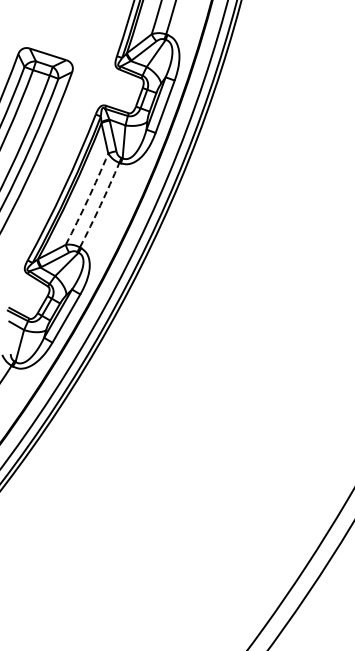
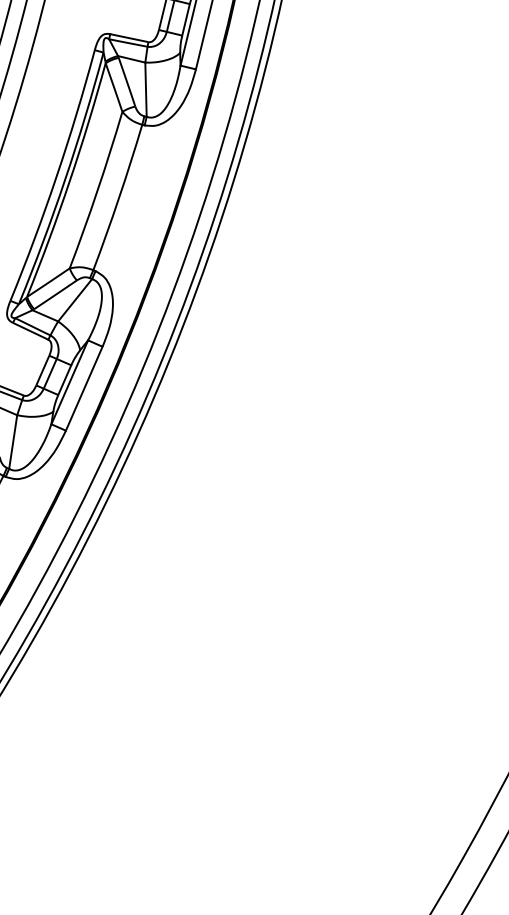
arc: (87, 199) -> (96, 190), dashed -> solid
arc: (100, 205) -> (119, 197), dashed -> solid

